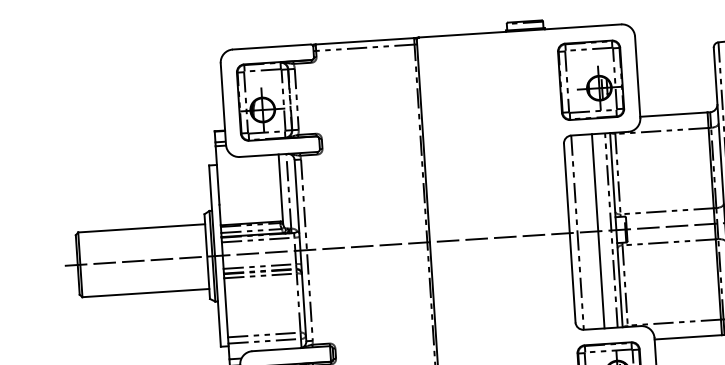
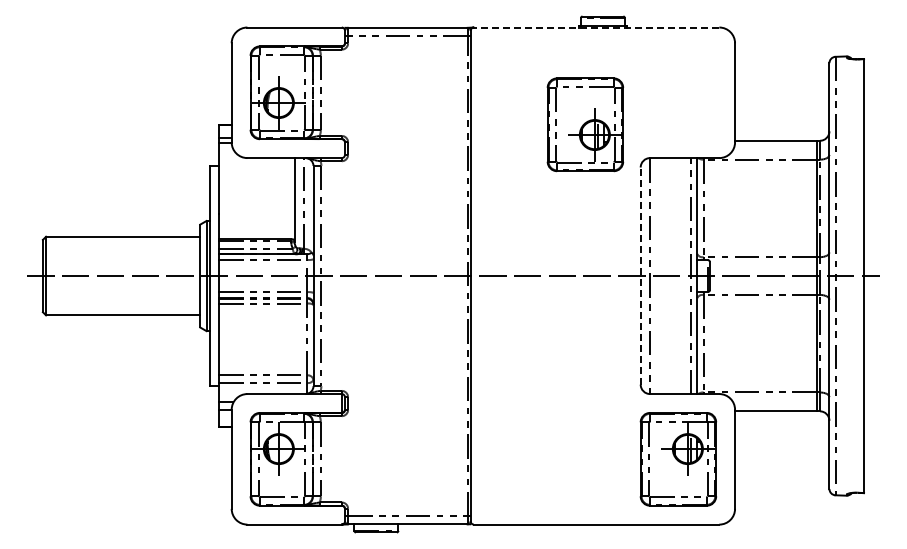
line: (520, 30) -> (596, 27), solid -> dashed
part: (591, 80) -> (585, 124), moved
line: (598, 231) -> (675, 276), removed
line: (569, 233) -> (640, 276), solid -> dashed

